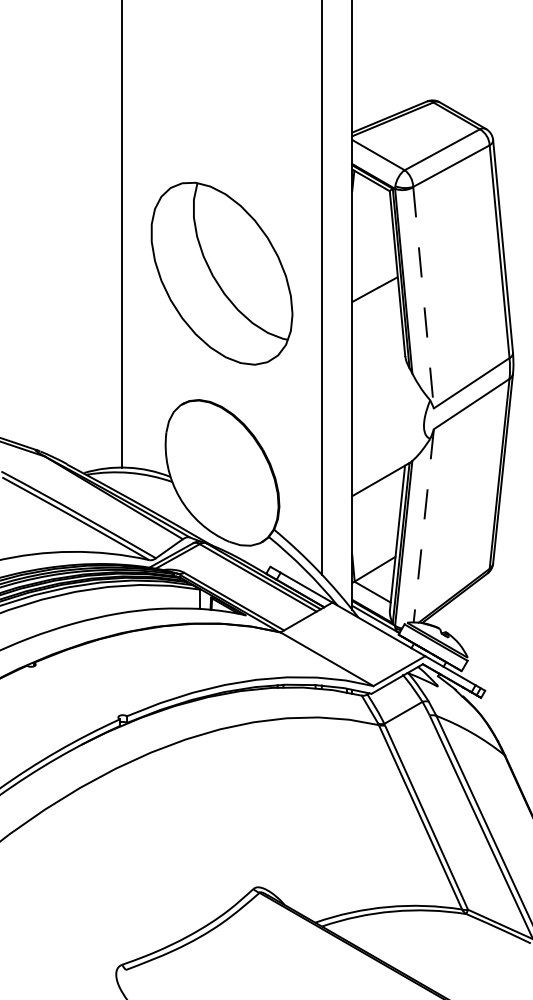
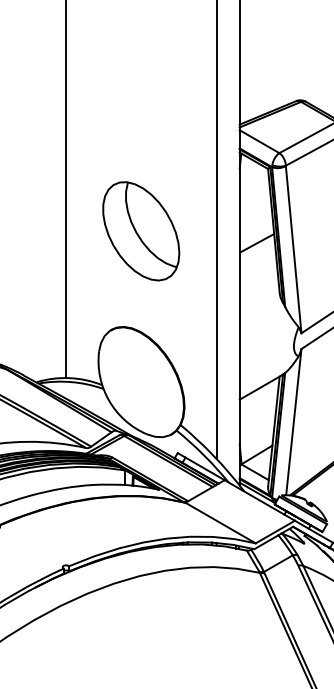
part: (222, 273) -> (141, 231), size x0.71
line: (423, 298) -> (293, 250), dashed -> solid
line: (423, 526) -> (293, 422), dashed -> solid

